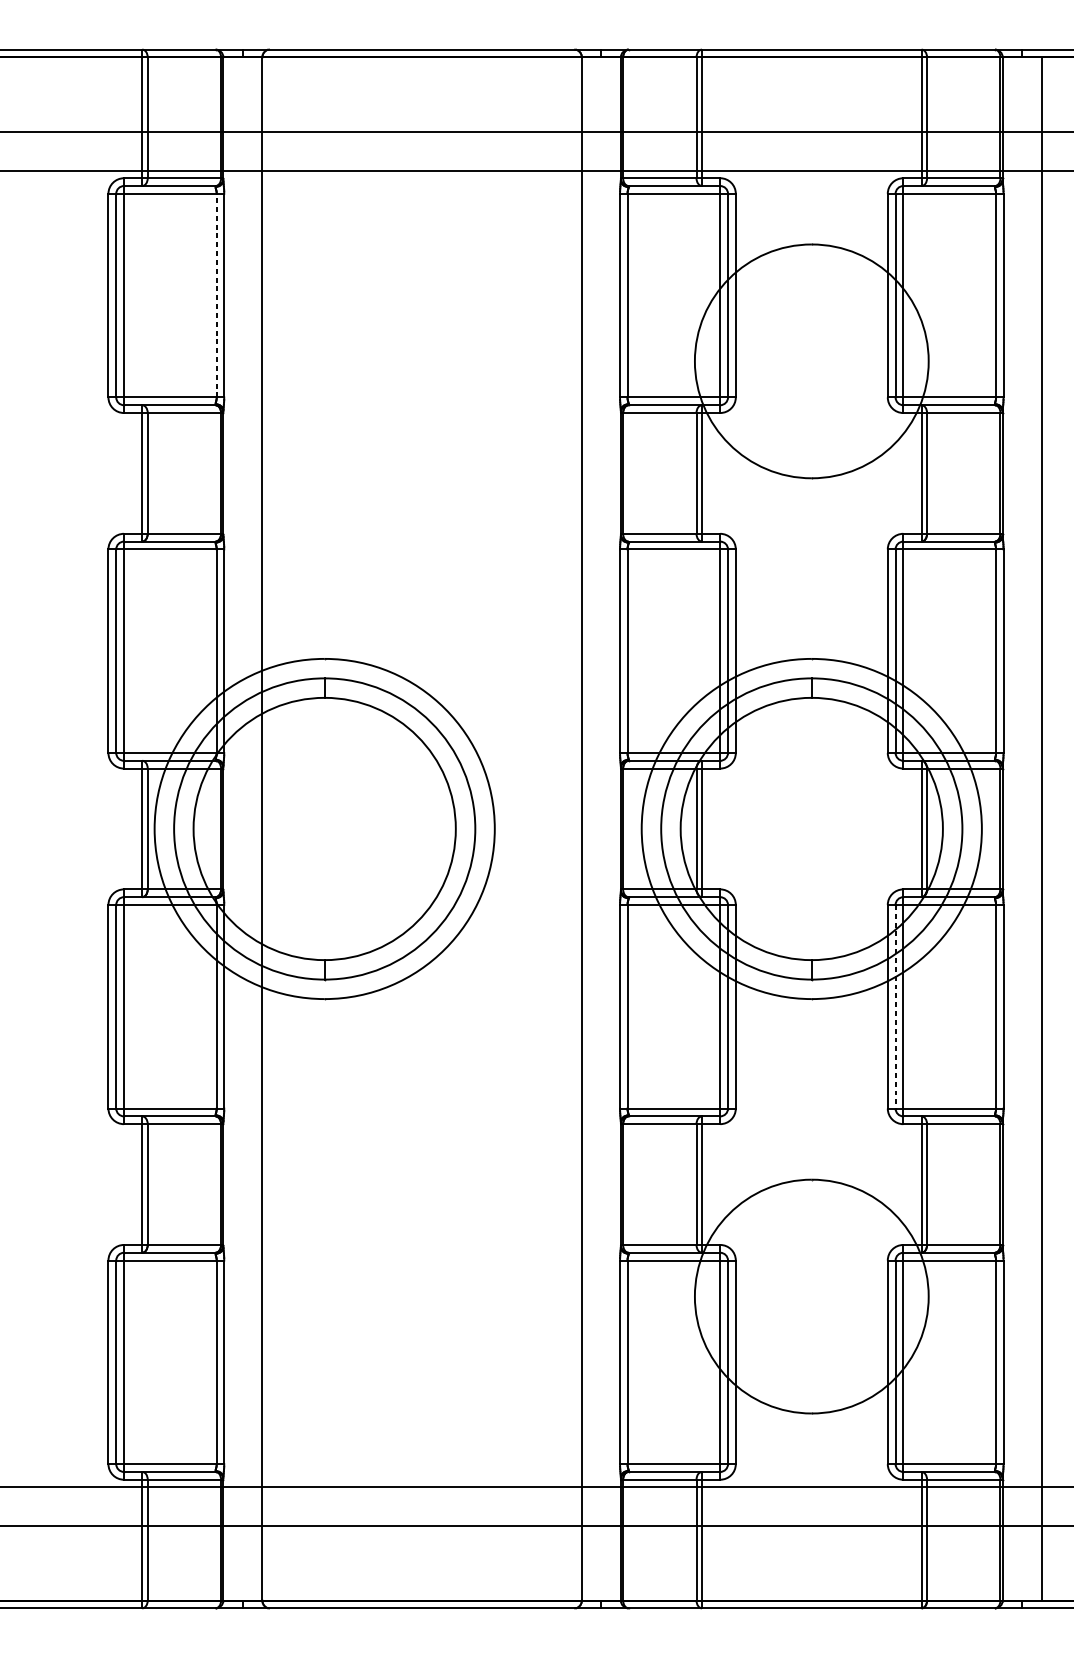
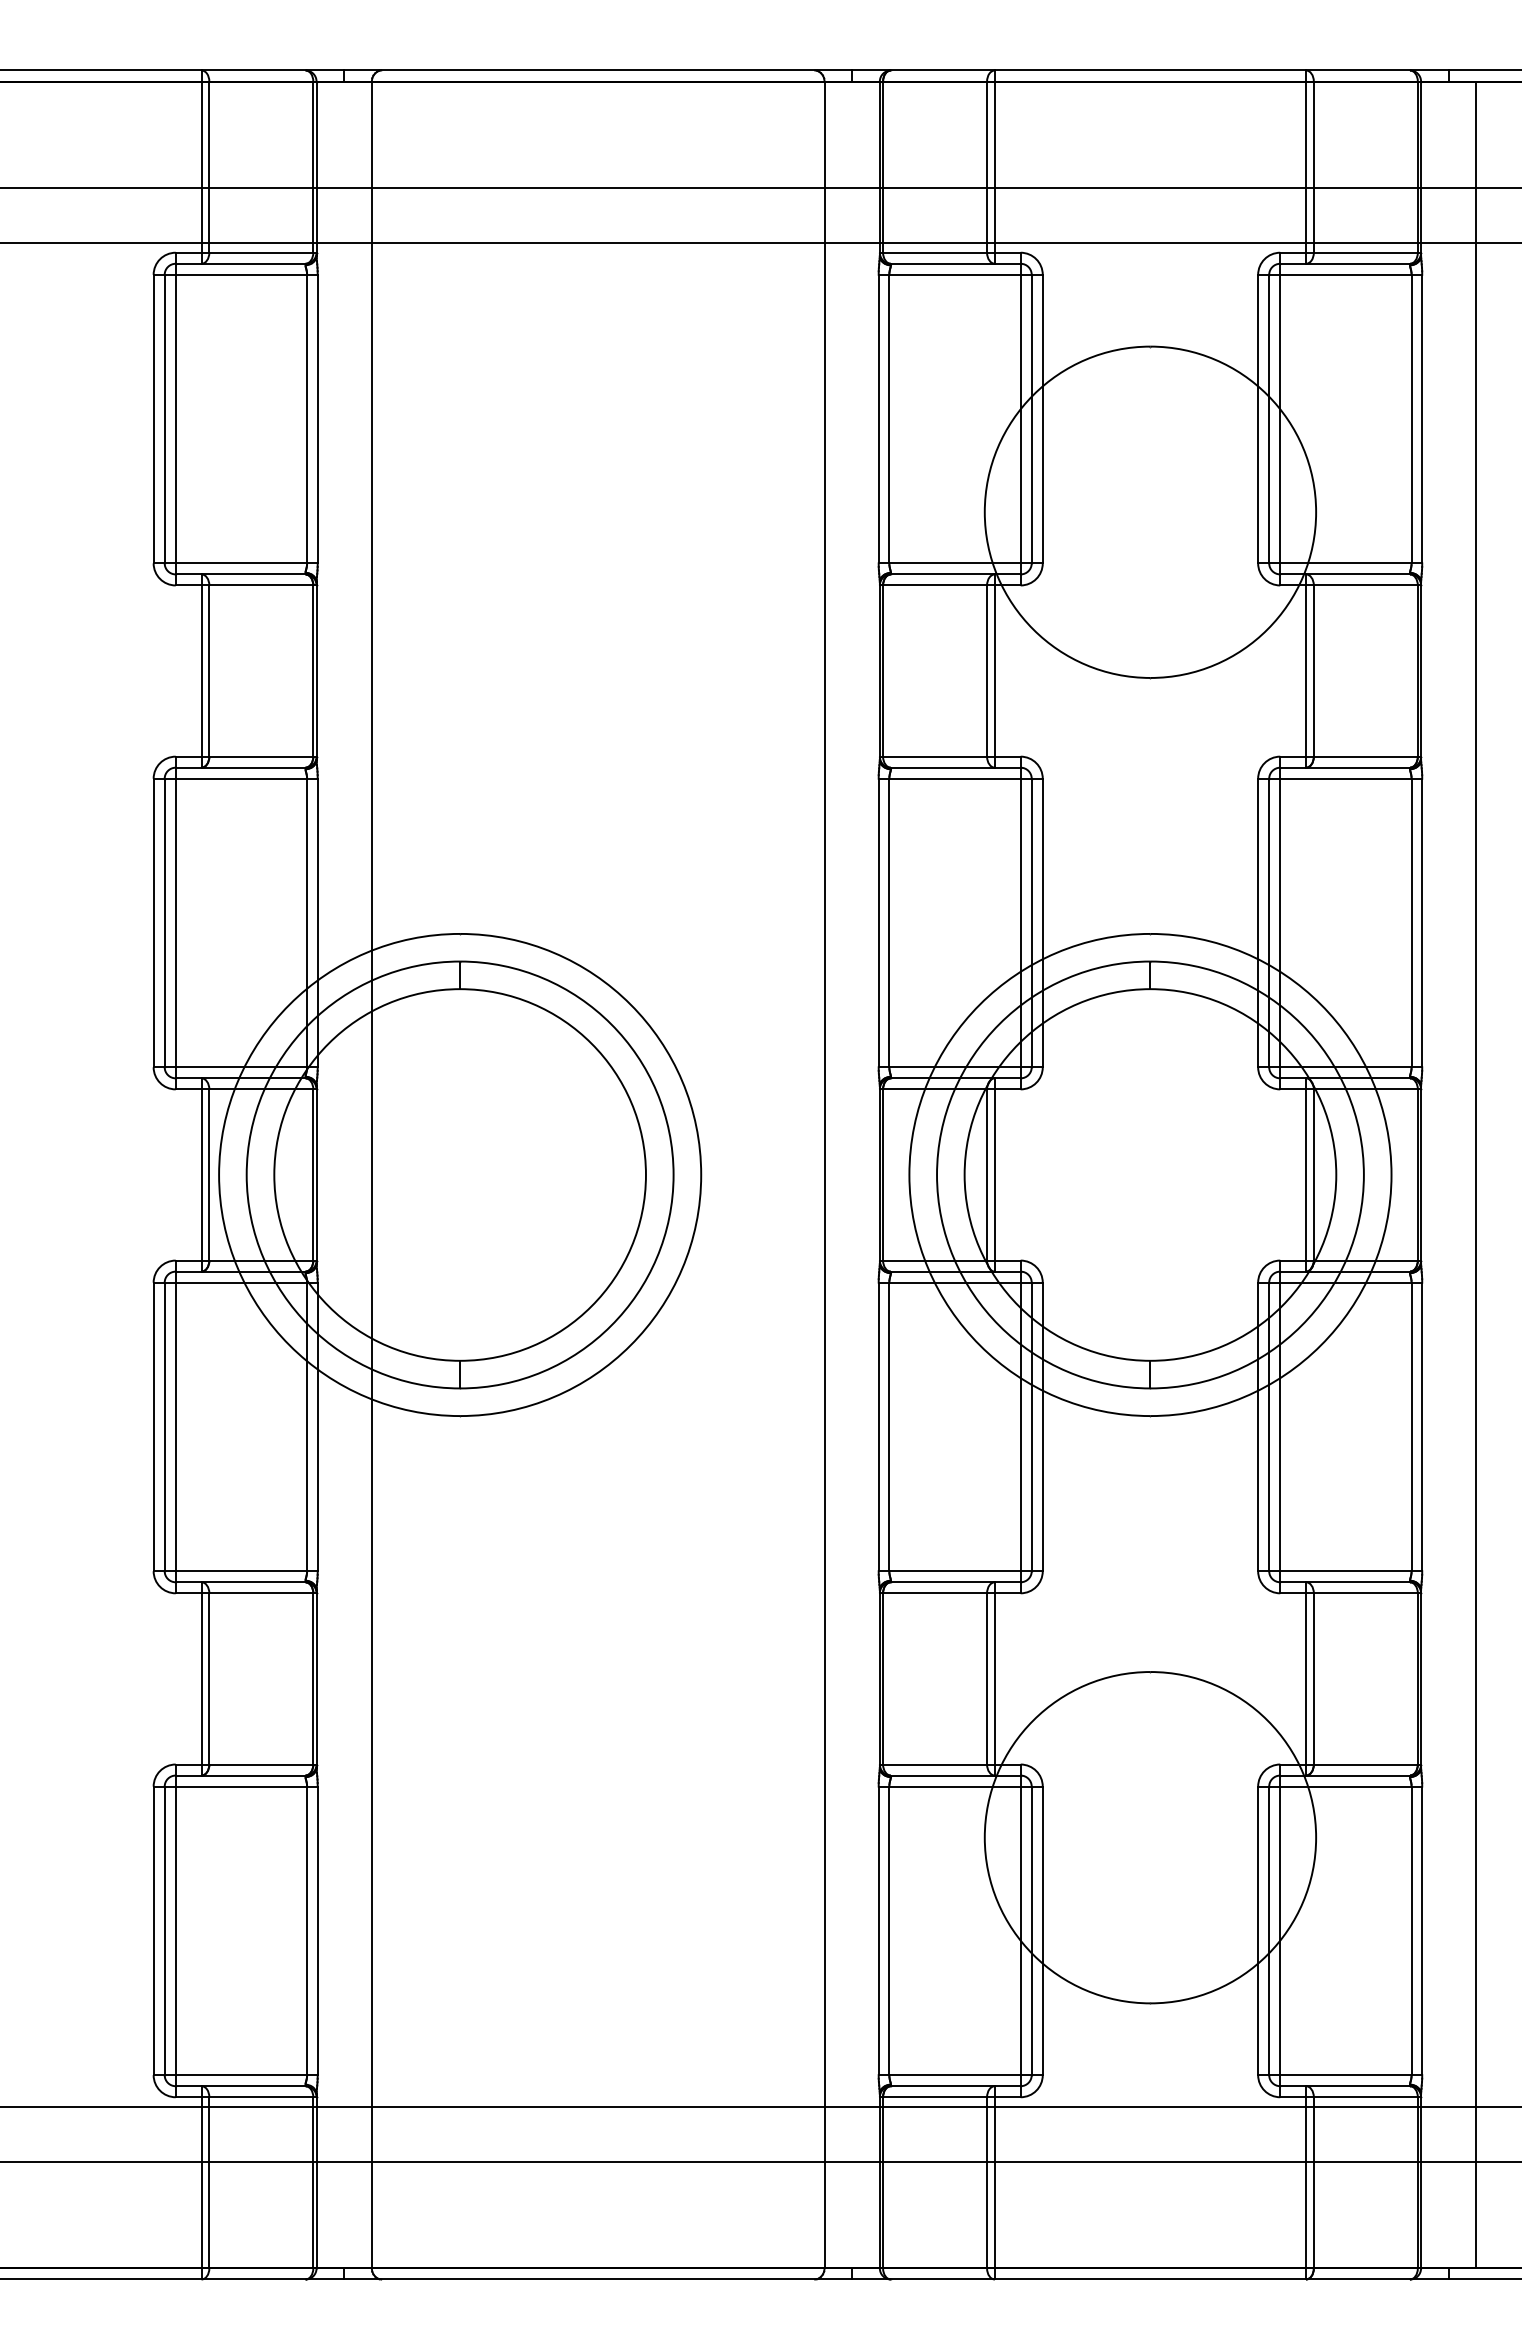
line: (217, 295) -> (307, 418), dashed -> solid
line: (895, 1007) -> (1269, 1427), dashed -> solid

